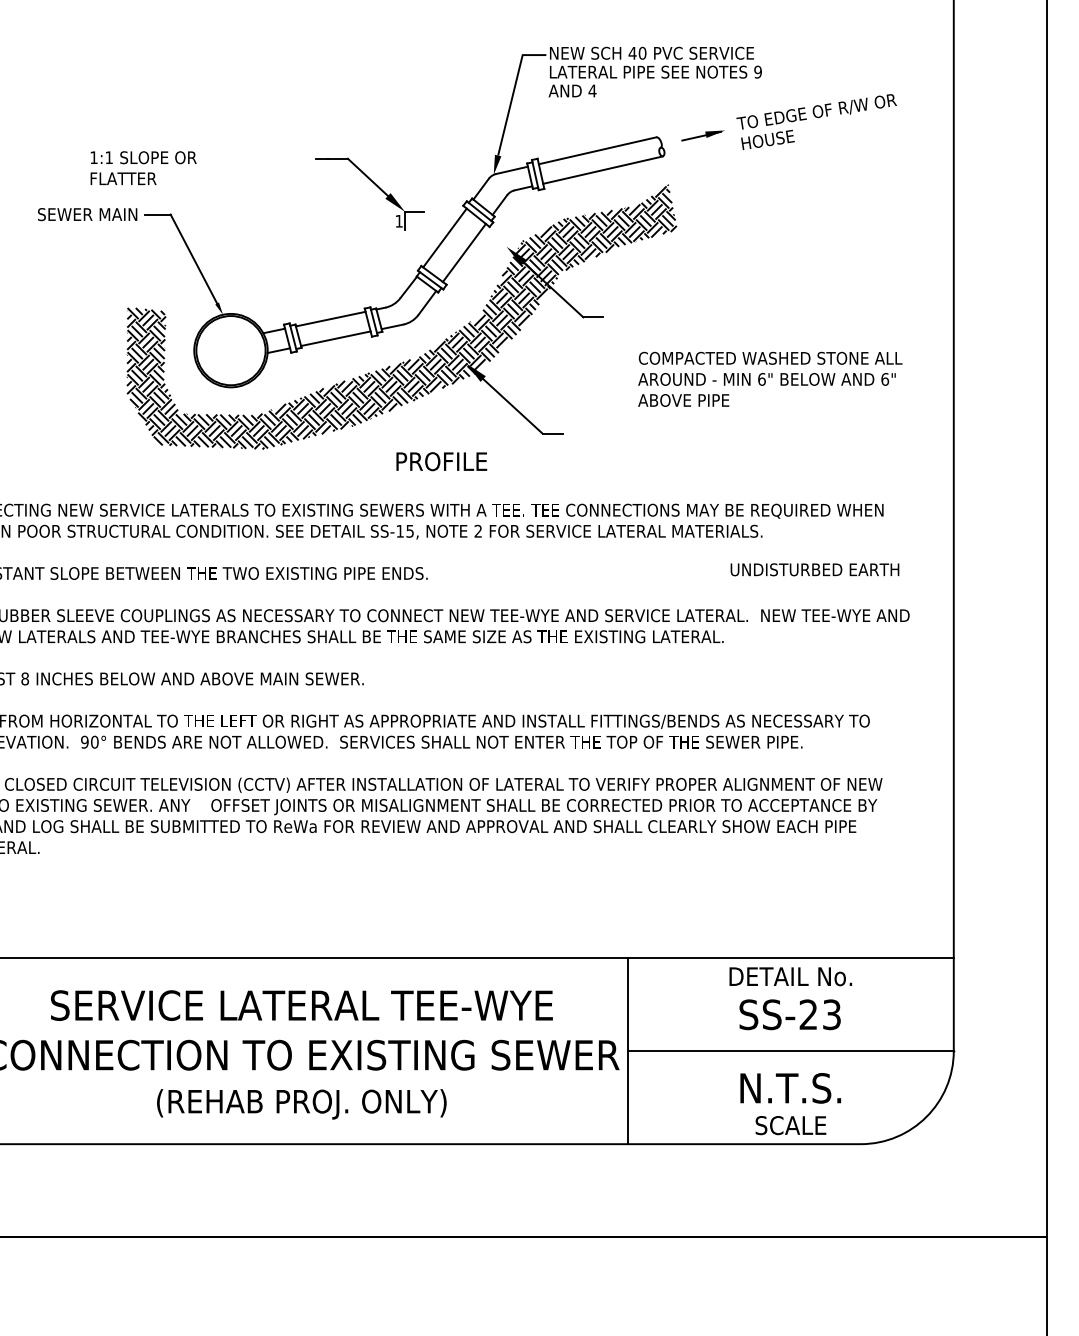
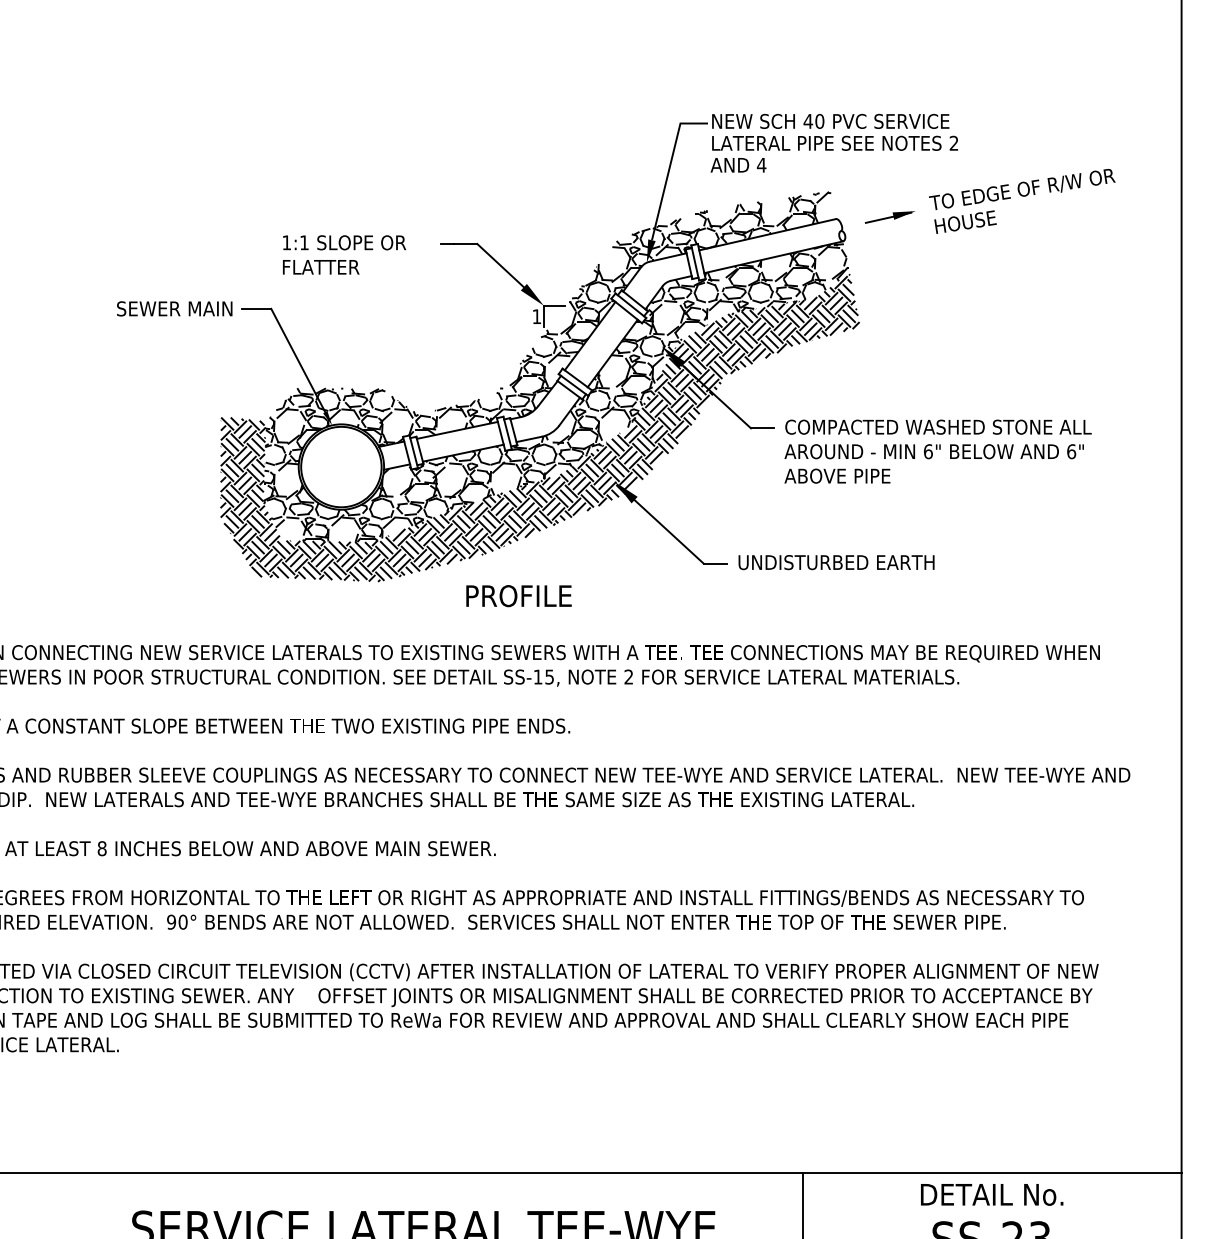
text: (757, 71) -> (953, 142), 9 -> 2
text: (143, 167) -> (344, 254), moved
hatch: (415, 264) -> (555, 366), added
text: (770, 378) -> (938, 450), moved
text: (441, 461) -> (518, 595), moved
text: (814, 569) -> (836, 562), moved

